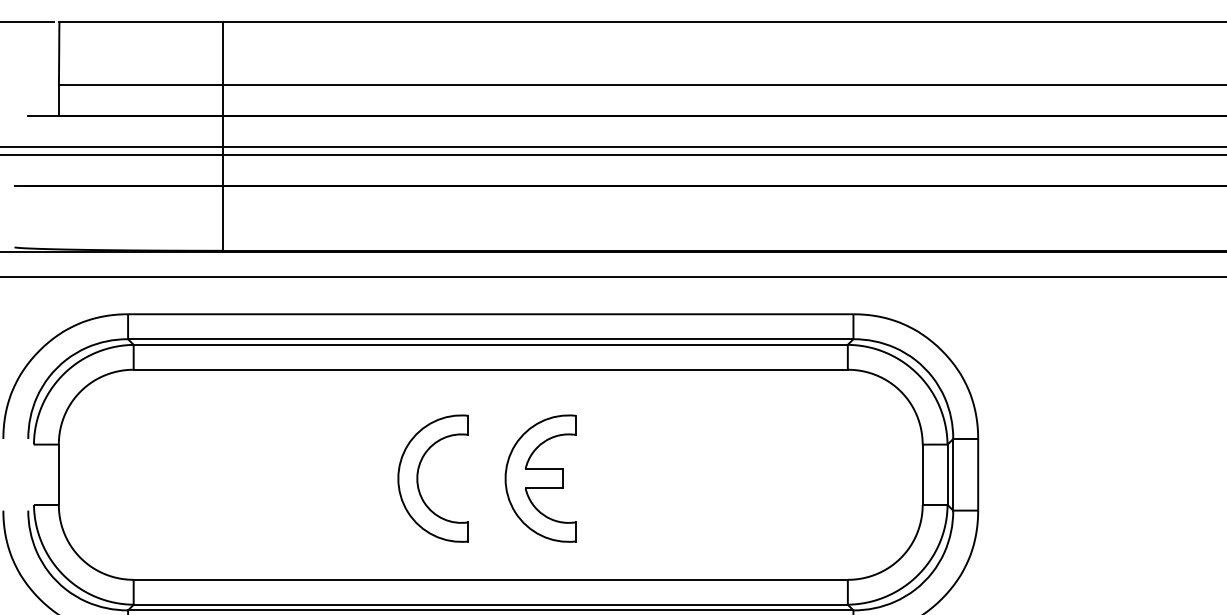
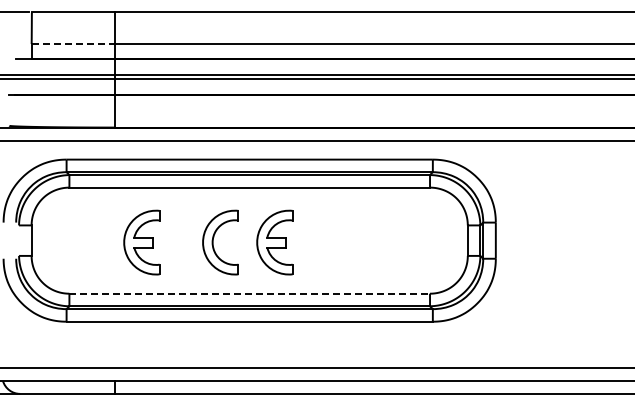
line: (141, 86) -> (73, 44), solid -> dashed
part: (276, 478) -> (141, 242), added
line: (492, 579) -> (250, 293), solid -> dashed

